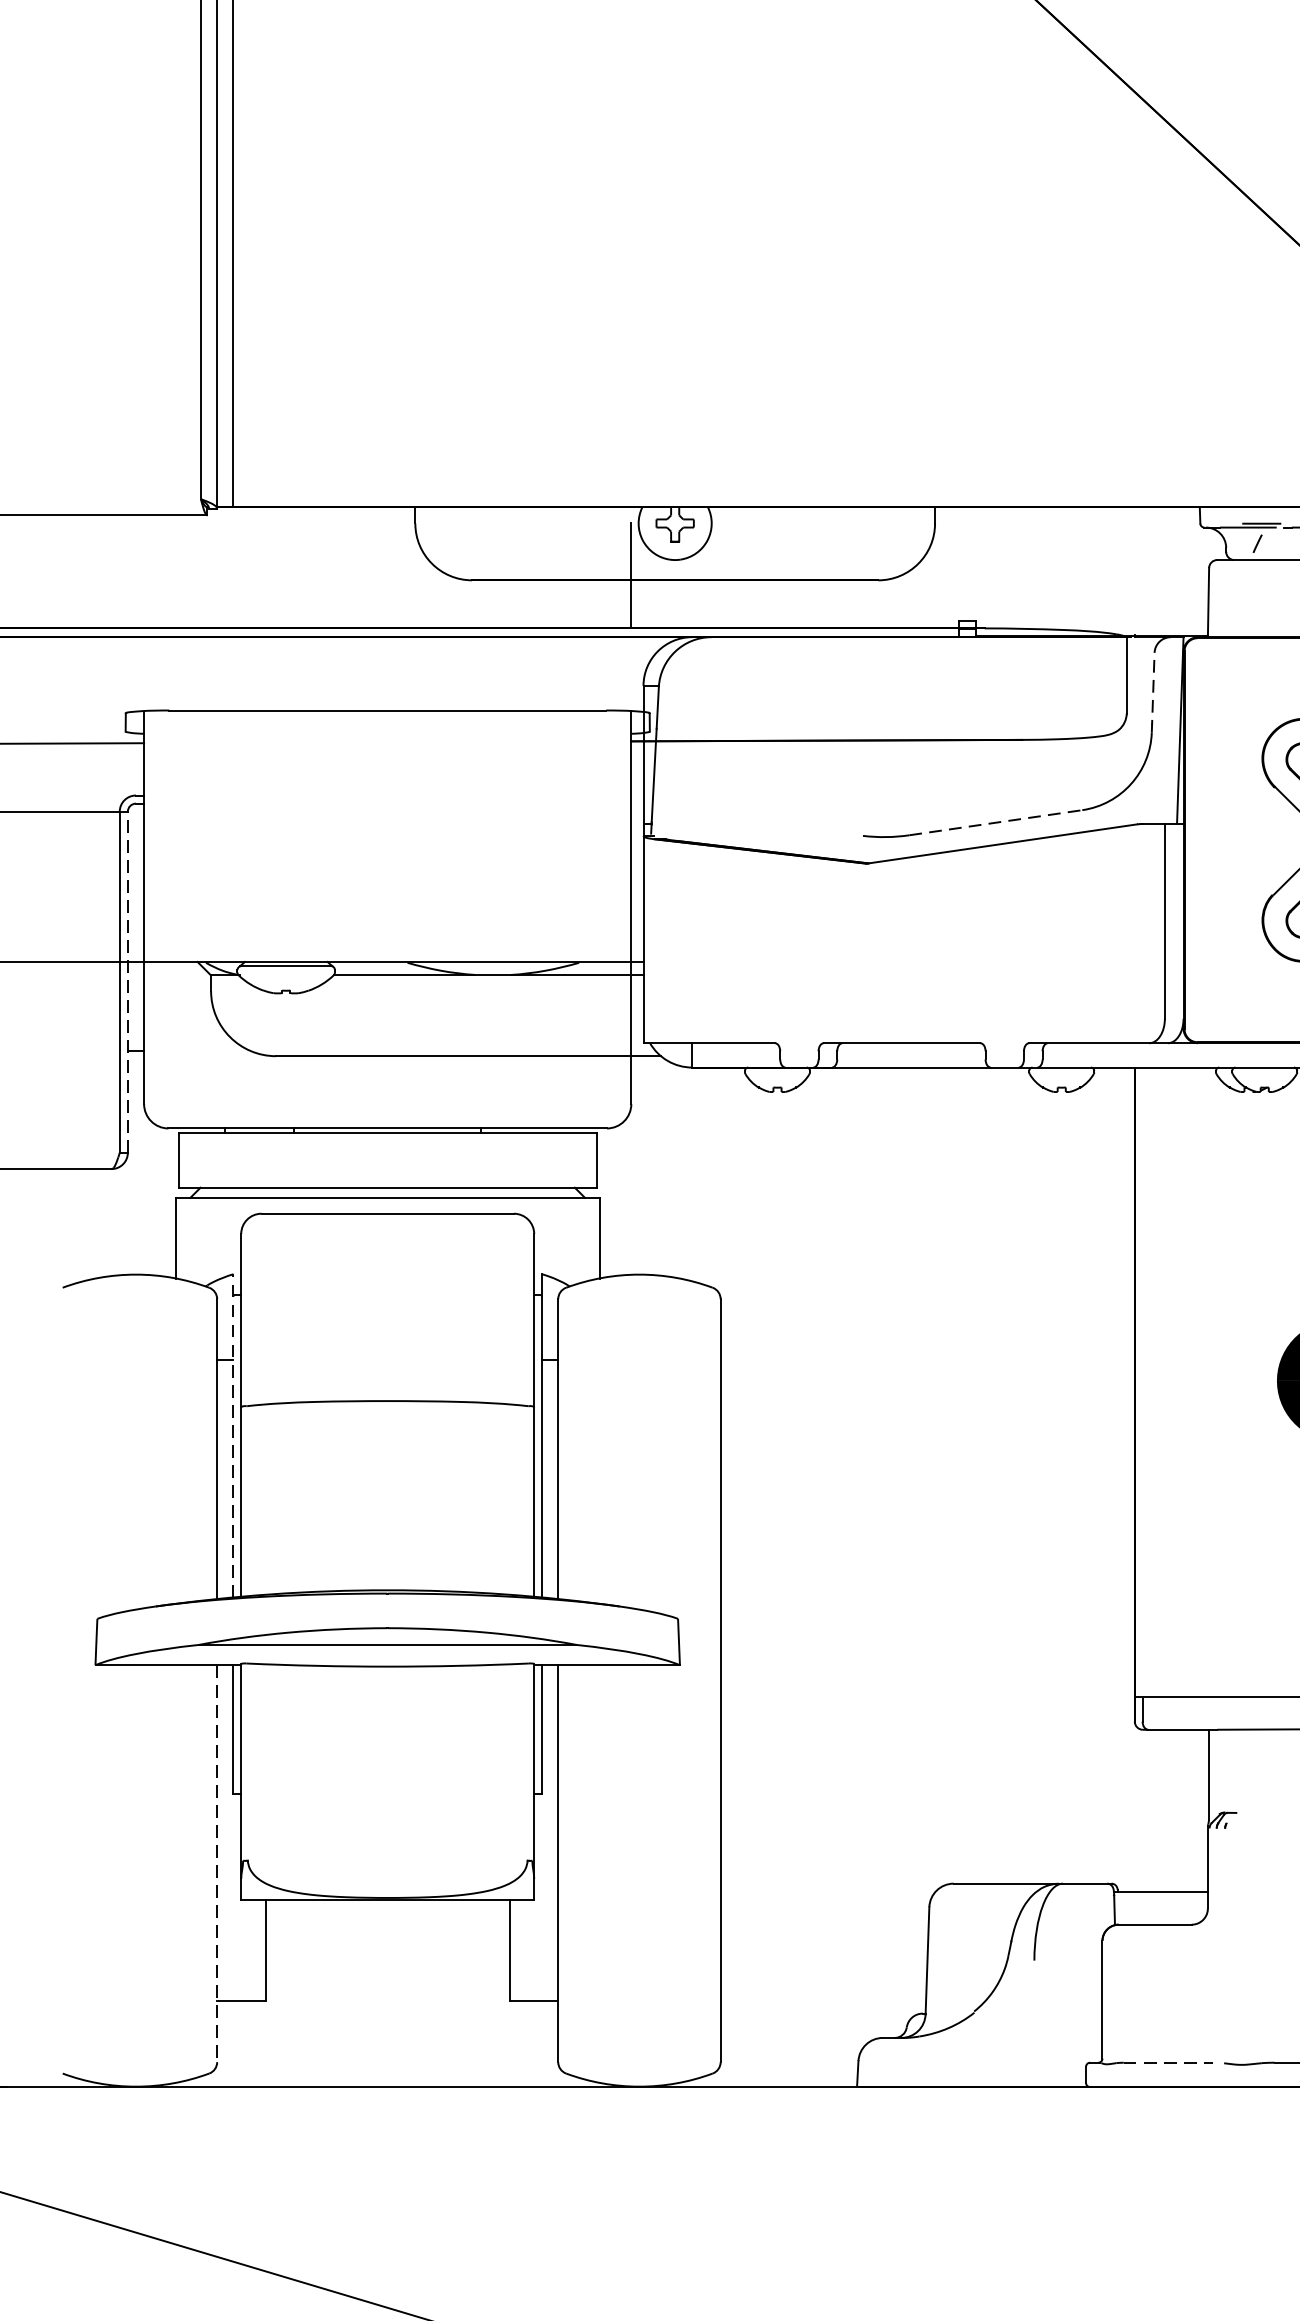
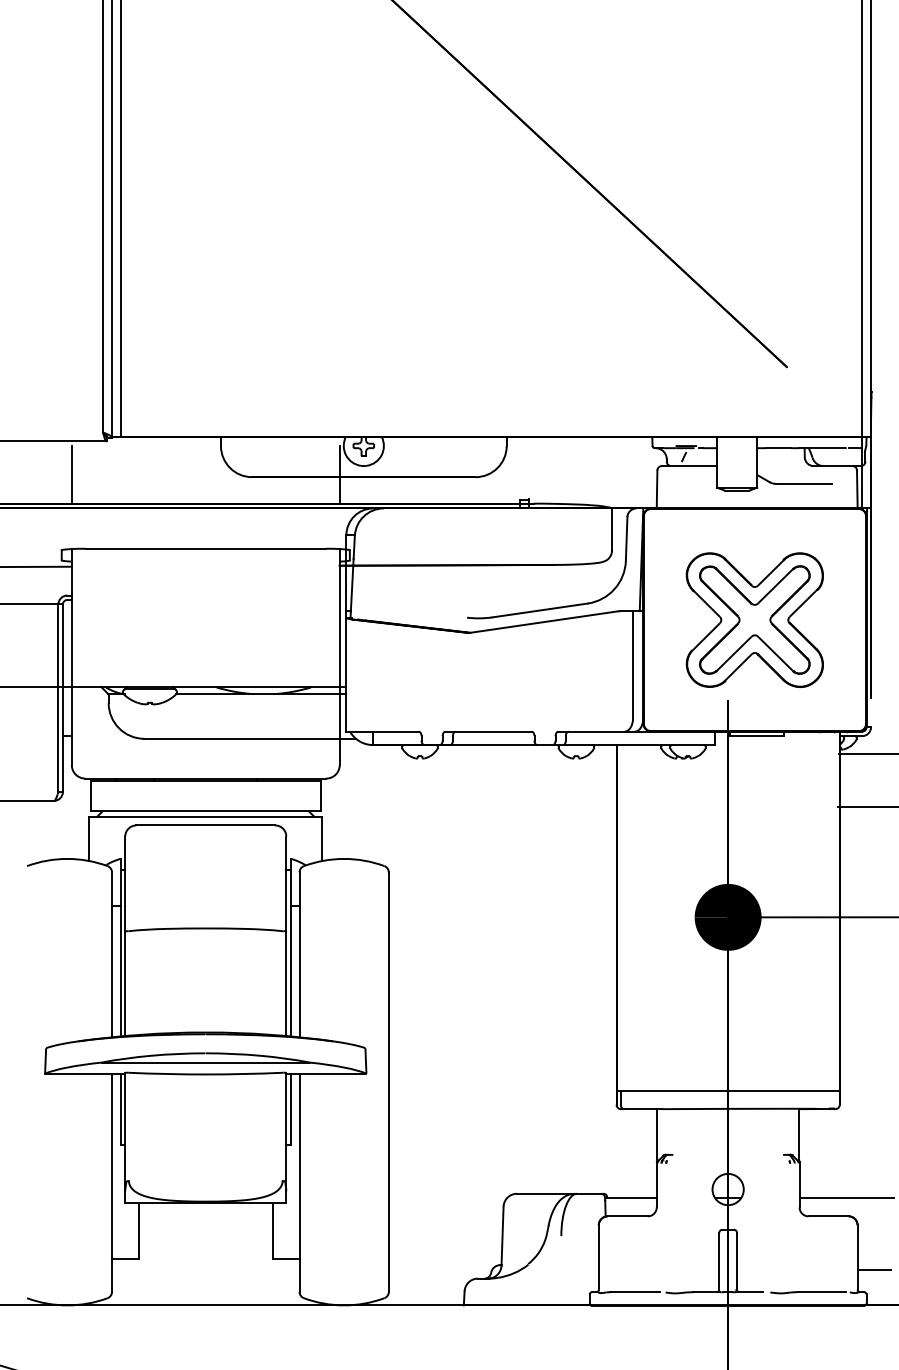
line: (143, 575) -> (71, 474), added
line: (1152, 693) -> (626, 539), dashed -> solid
line: (996, 822) -> (540, 610), dashed -> solid
line: (127, 982) -> (62, 698), dashed -> solid
line: (232, 1435) -> (120, 947), dashed -> solid
line: (218, 1864) -> (112, 1183), dashed -> solid
line: (1169, 2063) -> (635, 1292), dashed -> solid

